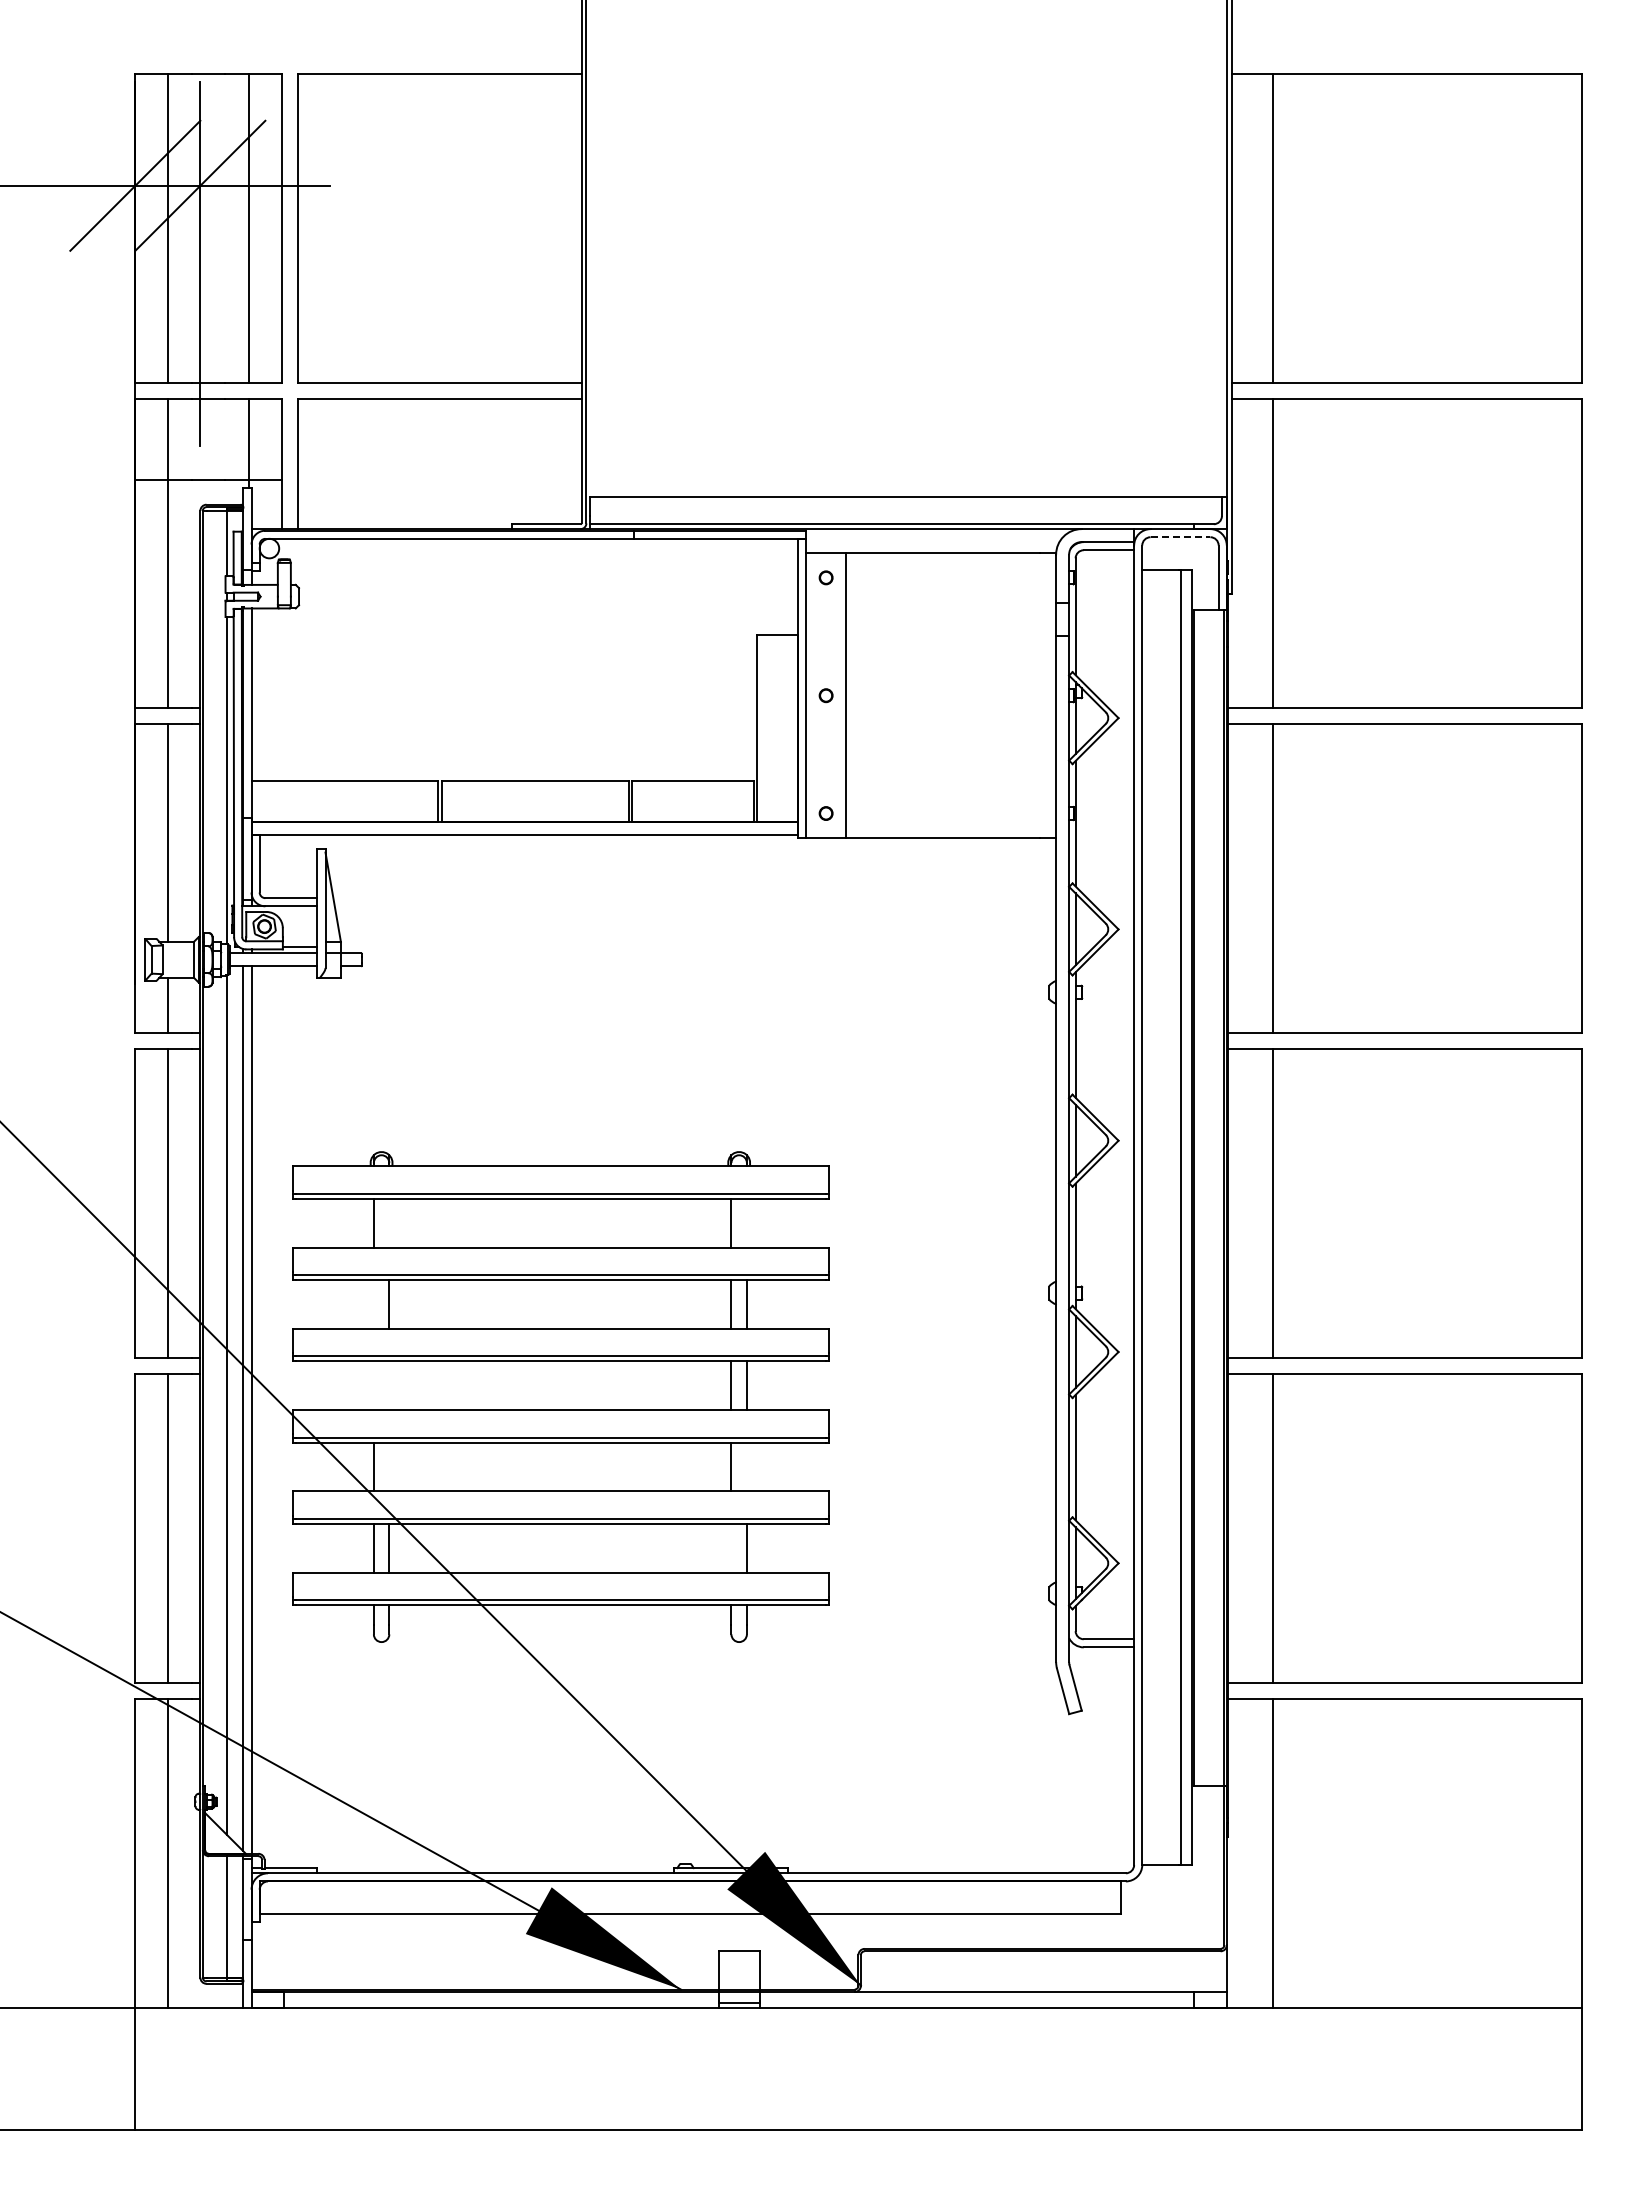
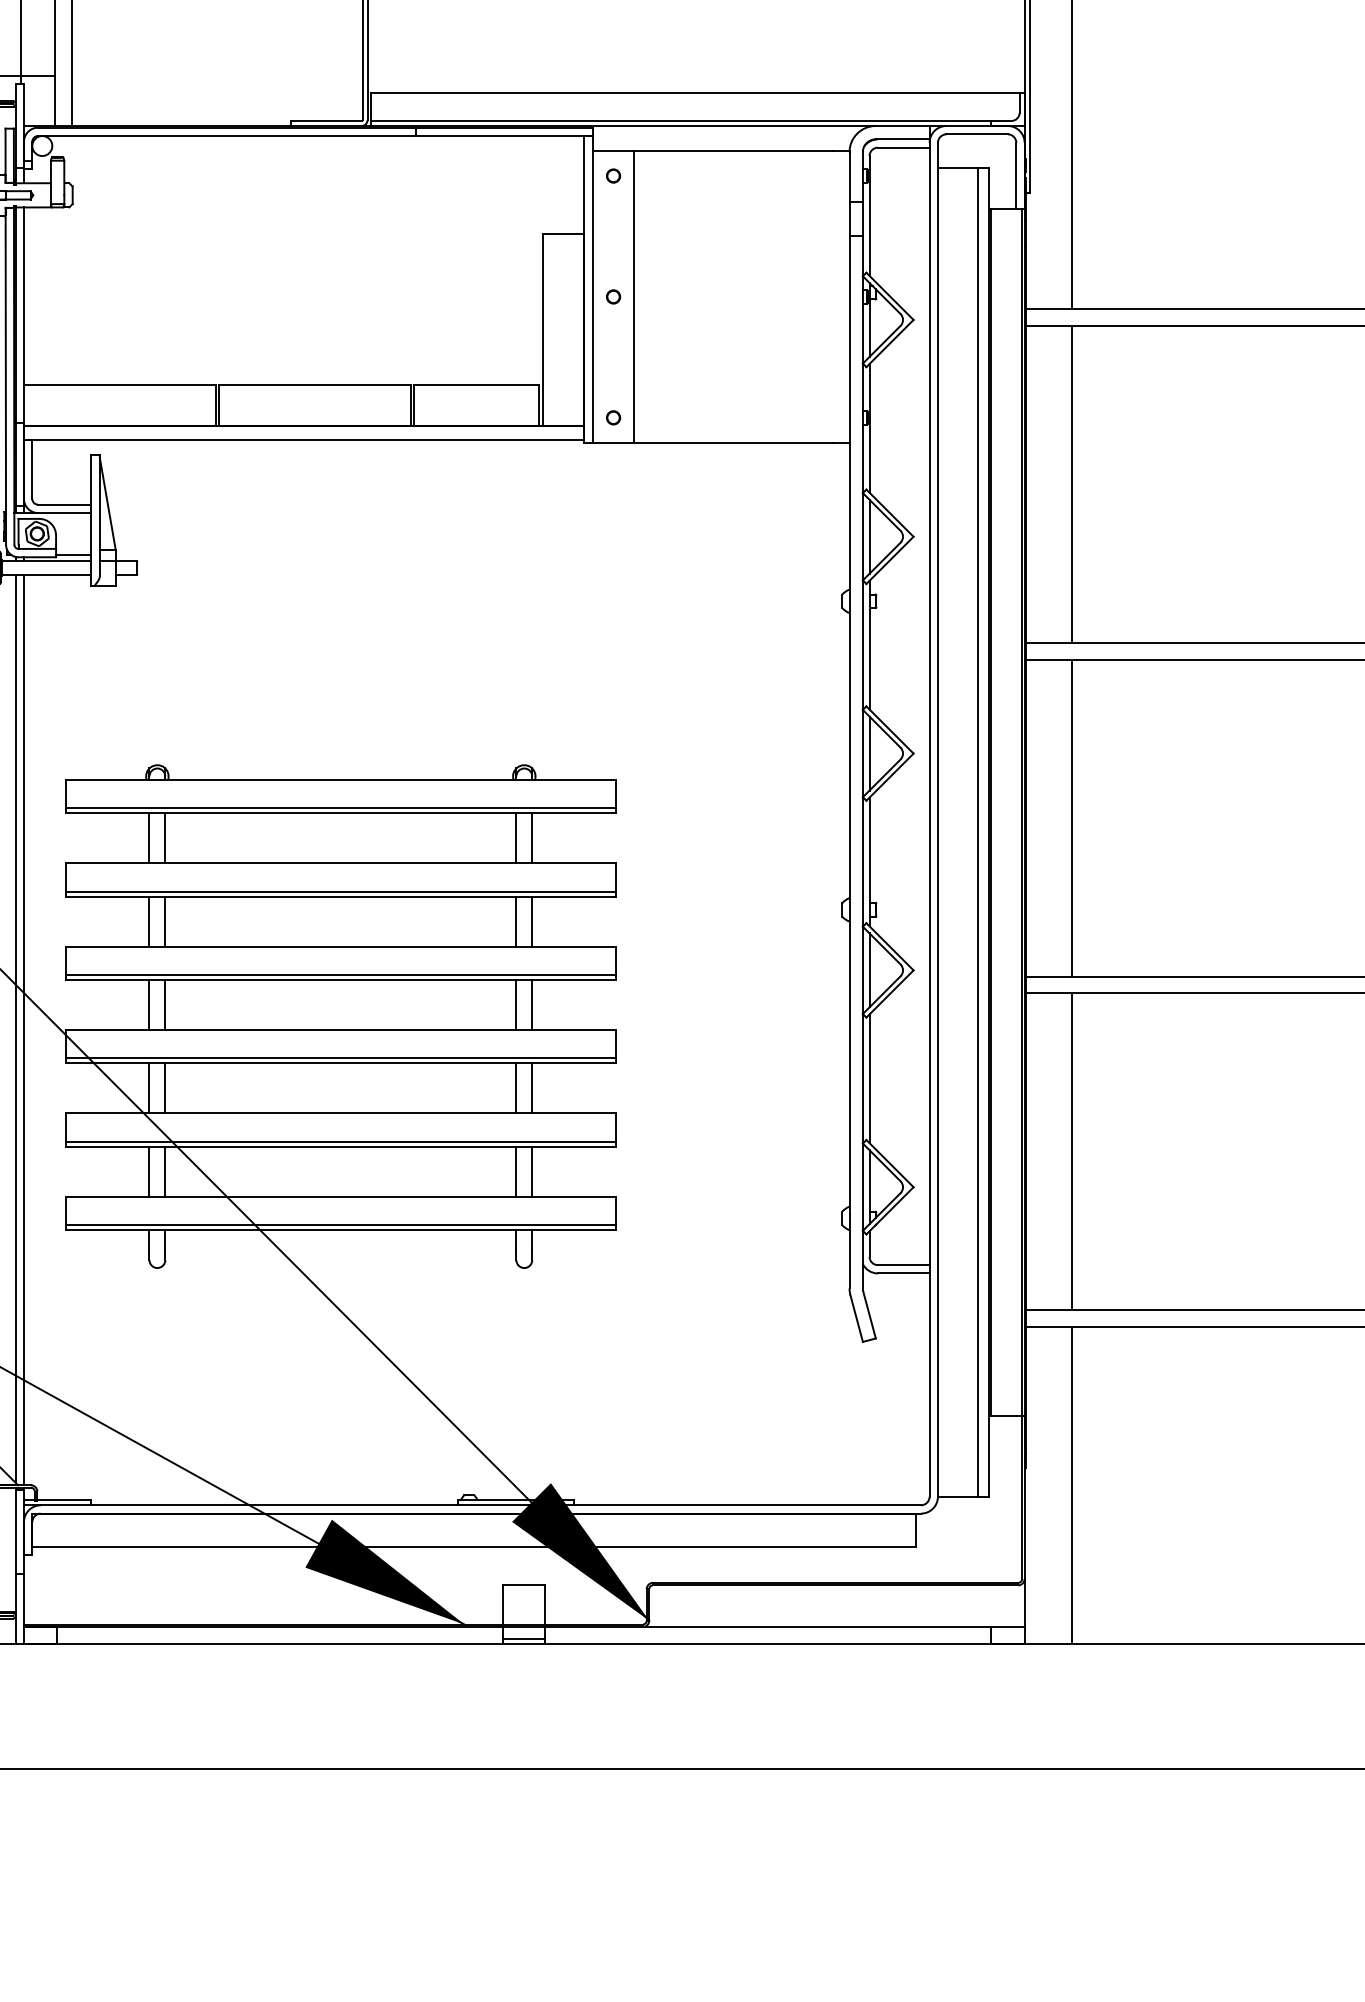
line: (1180, 537) -> (977, 134), dashed -> solid
line: (389, 1222) -> (165, 837), added
line: (746, 1222) -> (531, 837), added
line: (373, 1304) -> (149, 921), added
line: (373, 1385) -> (149, 1004), added
line: (389, 1385) -> (165, 1004), added
line: (389, 1466) -> (165, 1087), added
line: (746, 1466) -> (531, 1087), added
line: (731, 1547) -> (516, 1170), added

